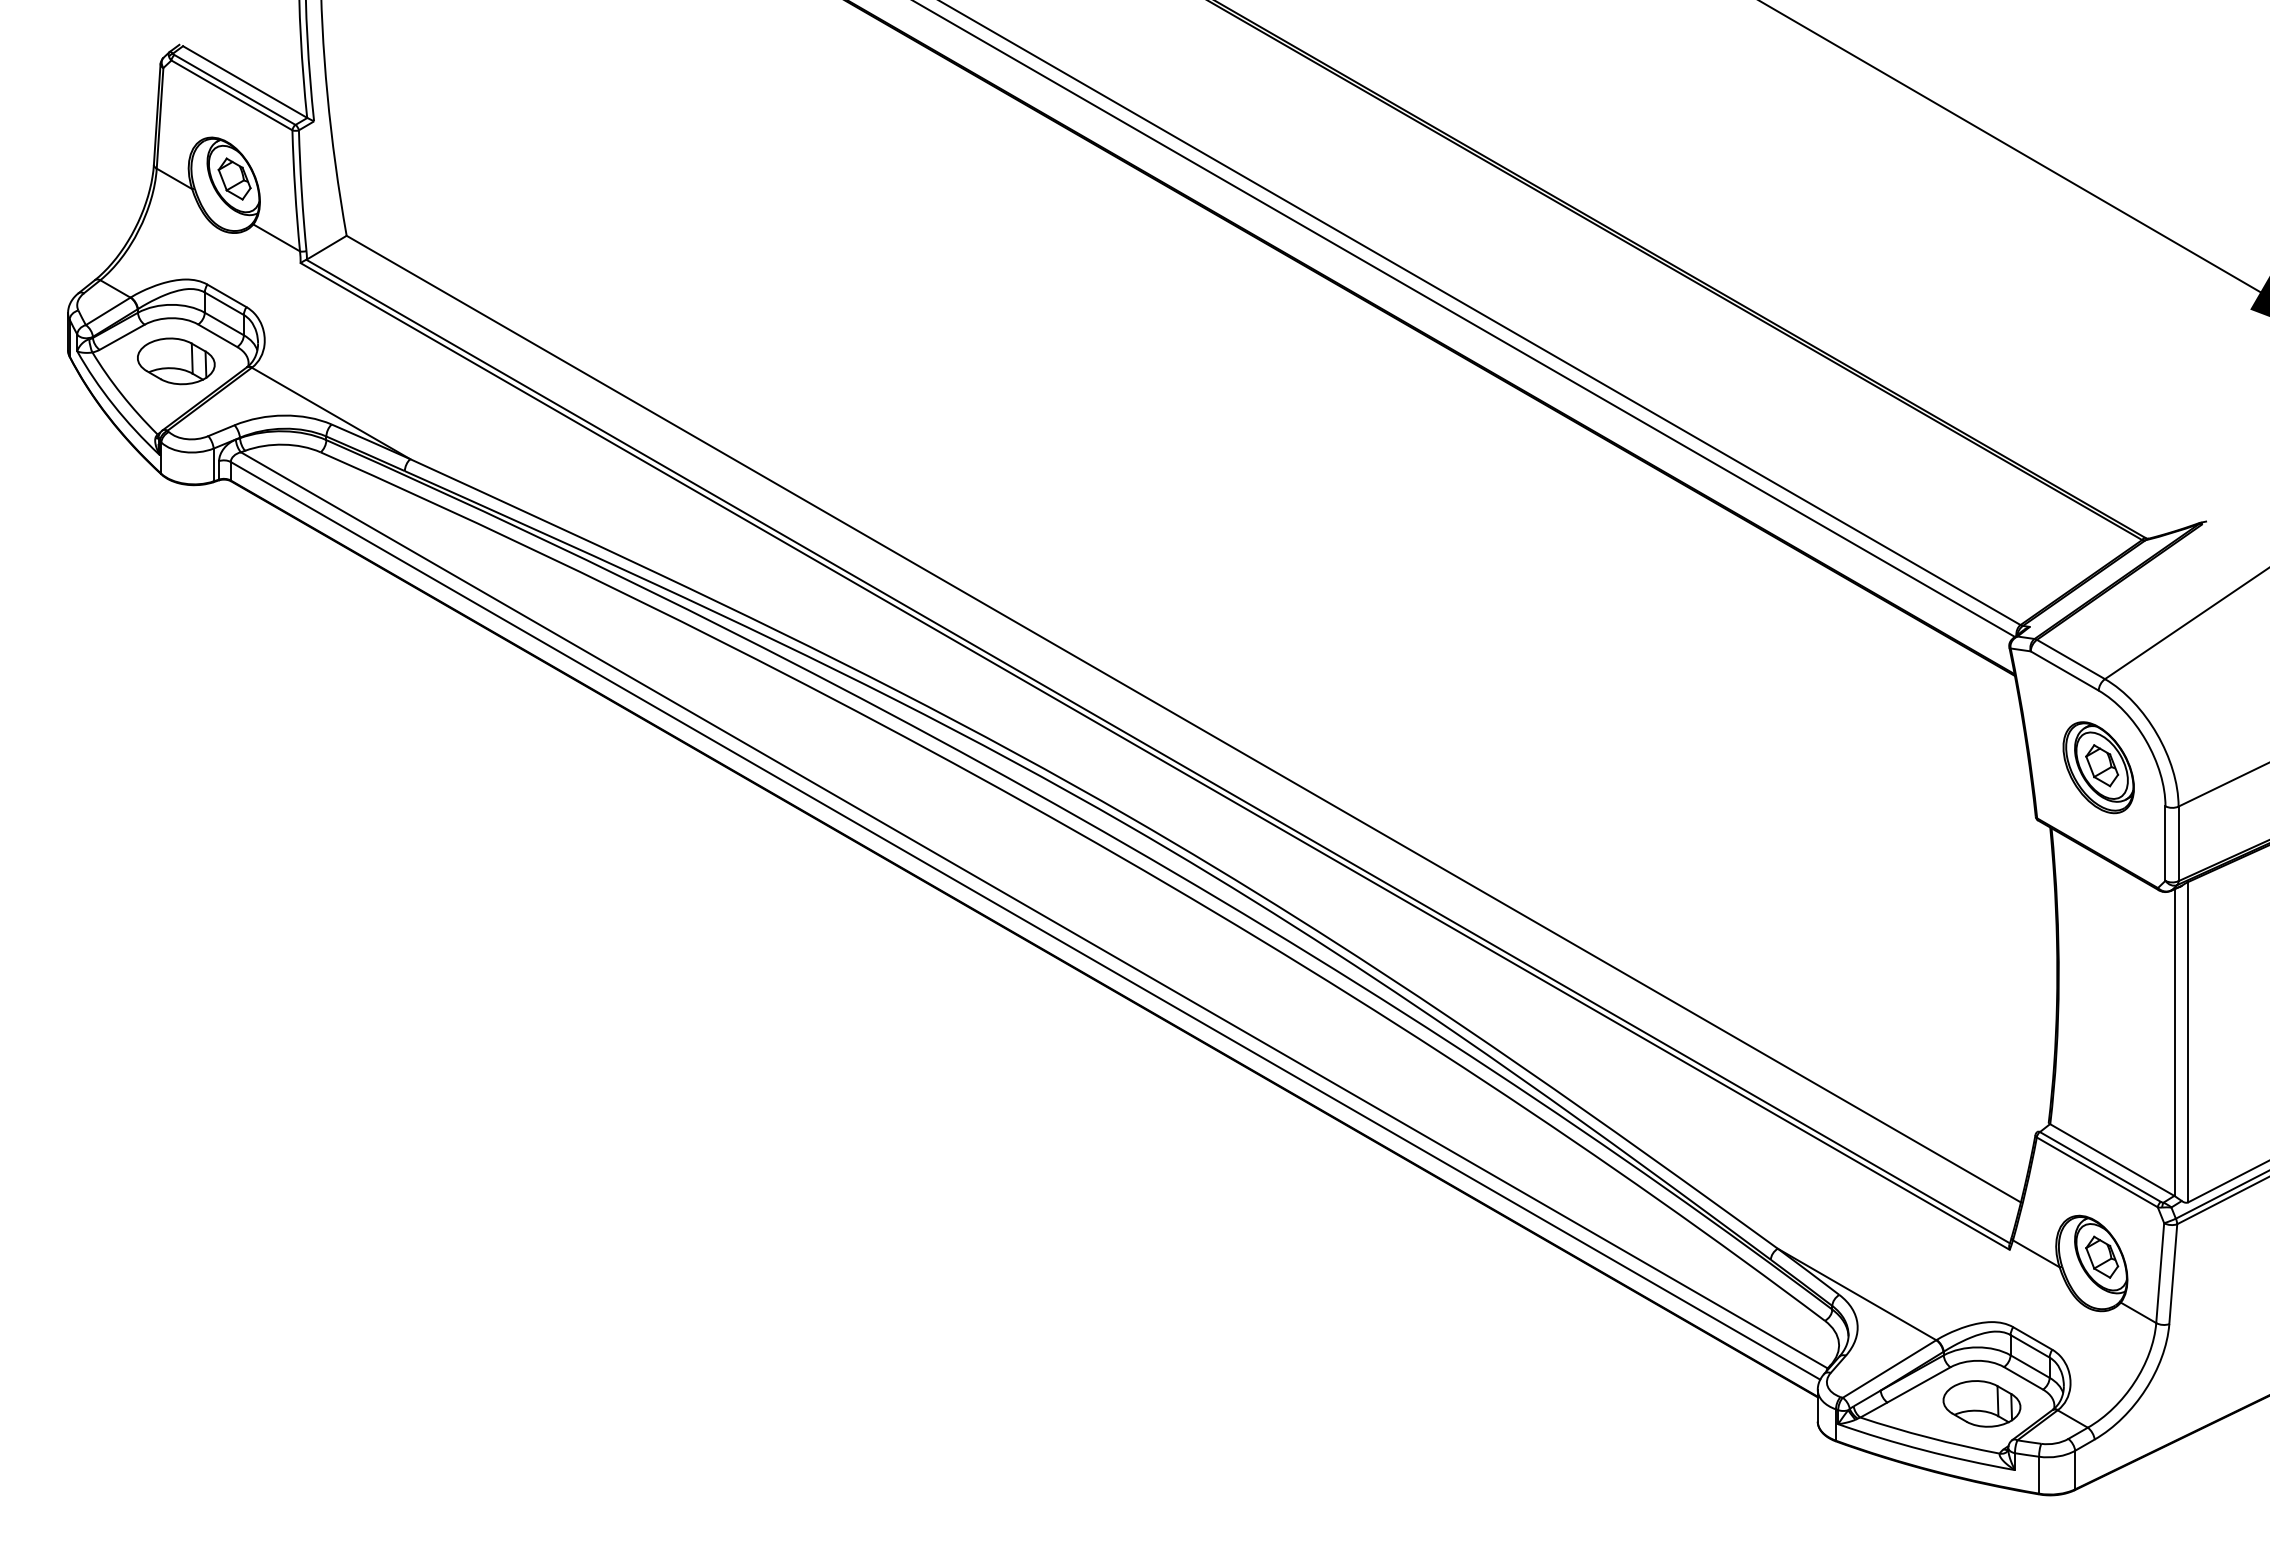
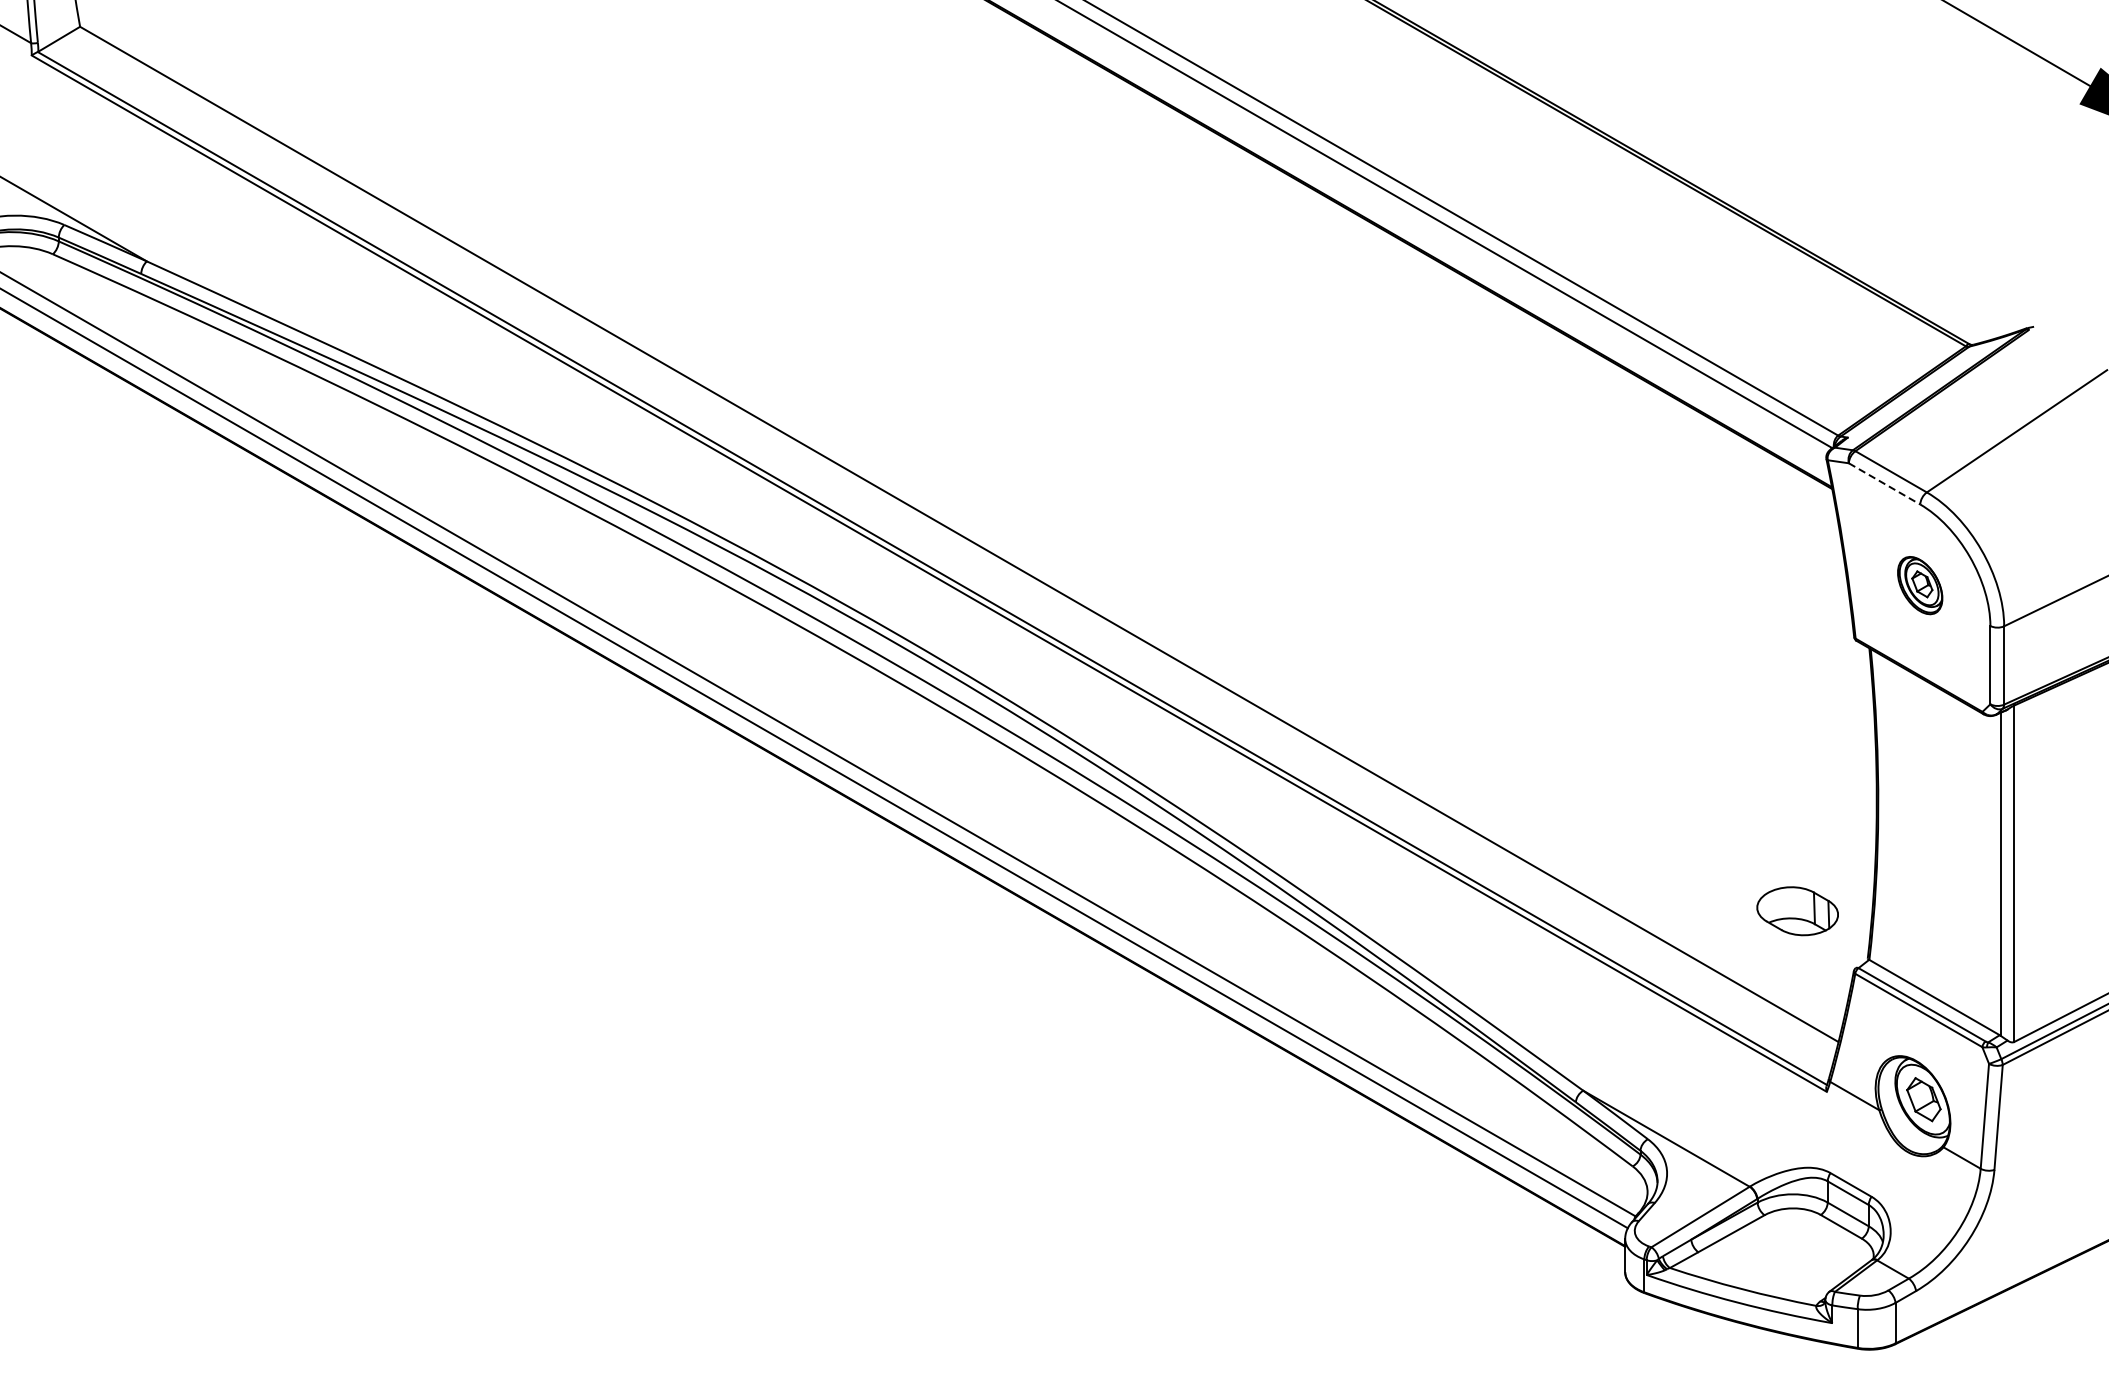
line: (2065, 671) -> (1885, 484), solid -> dashed
part: (2098, 767) -> (1920, 585), size x0.6
part: (1981, 1403) -> (1797, 910), moved

